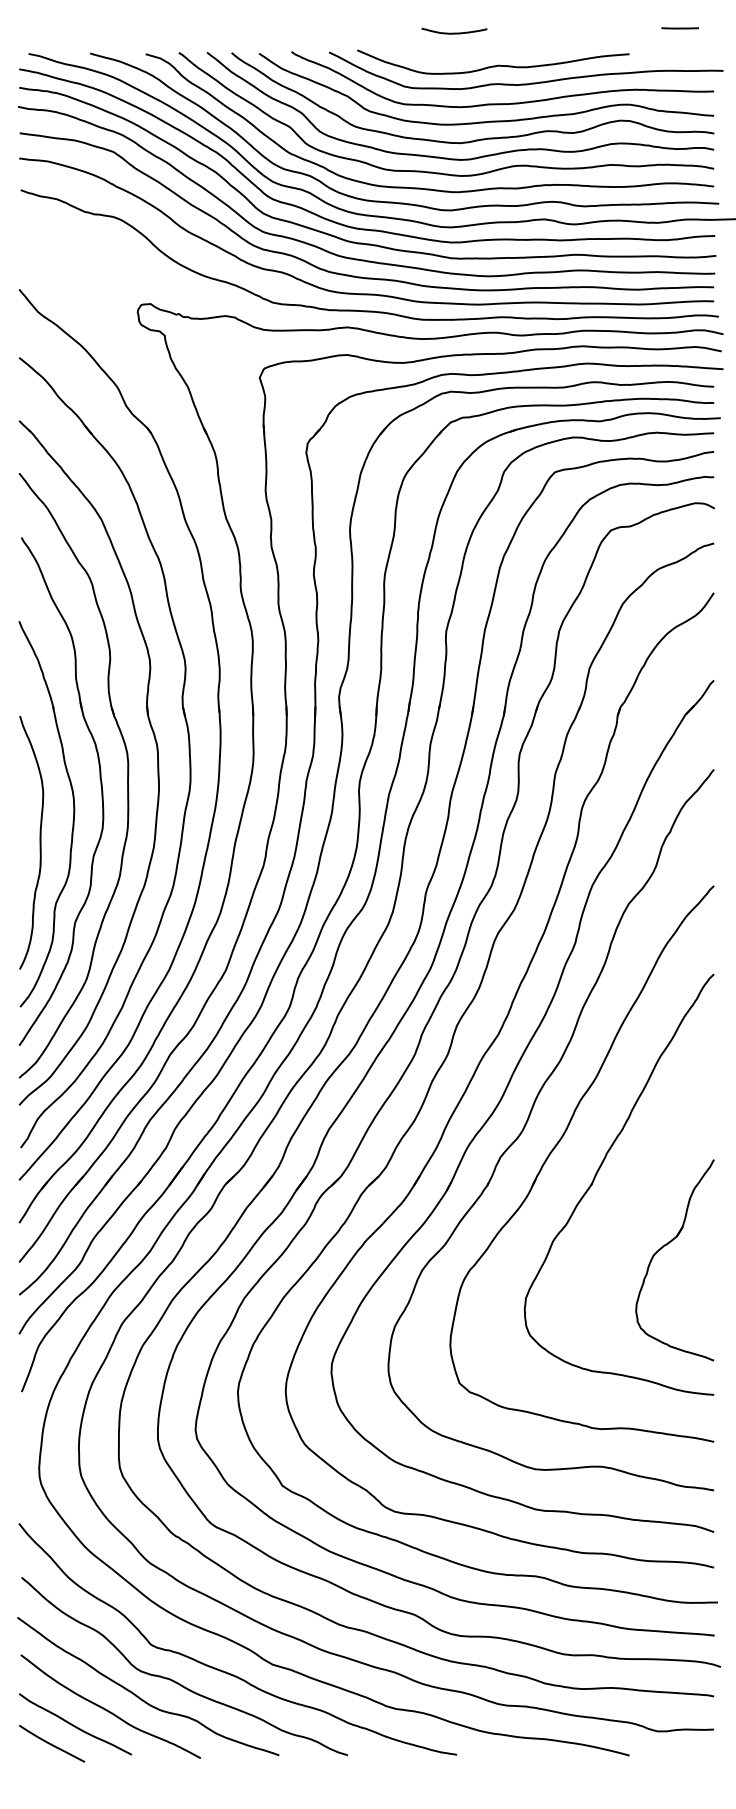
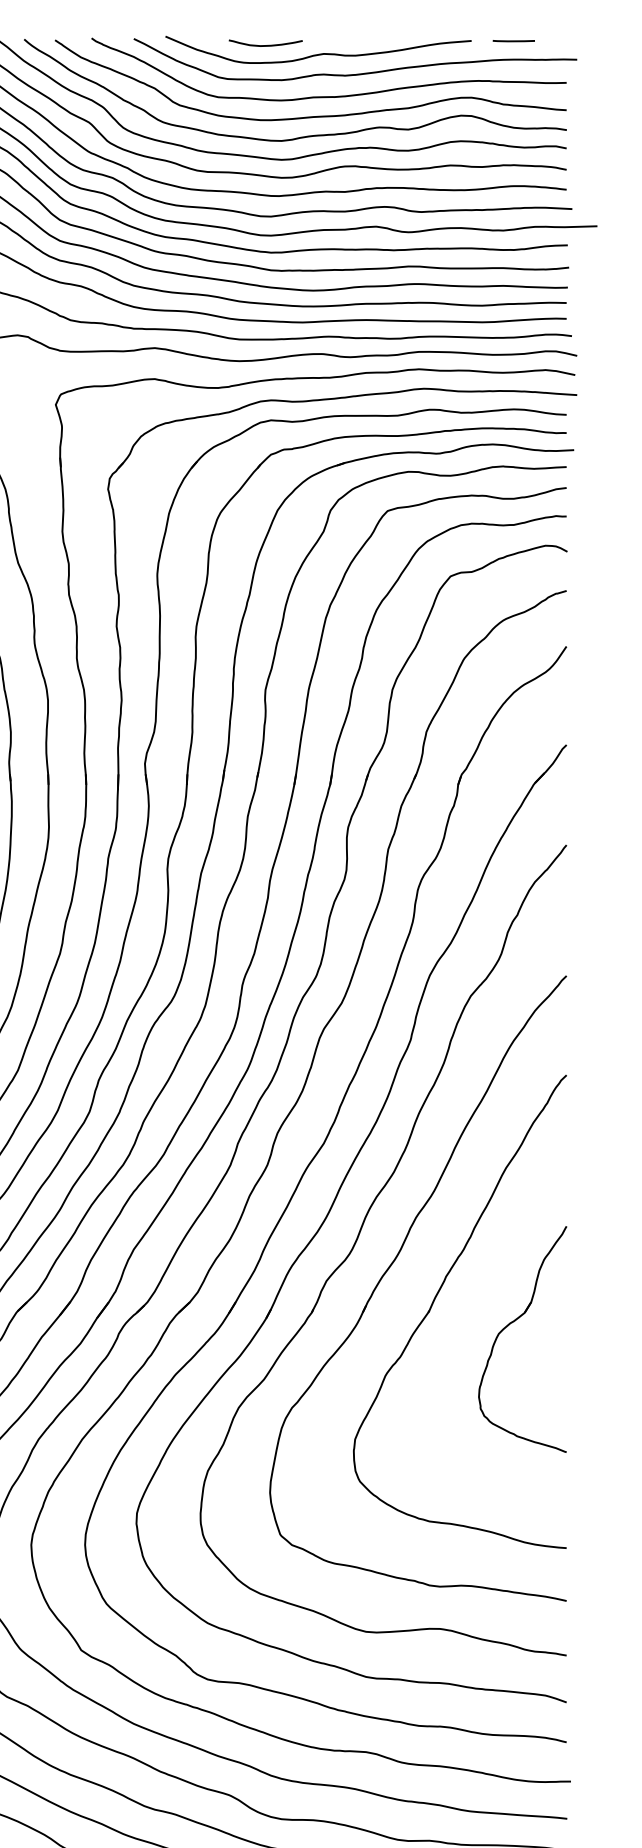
line: (679, 28) -> (513, 41), moved
curve: (454, 32) -> (265, 44), moved
part: (665, 1246) -> (511, 1323), moved

